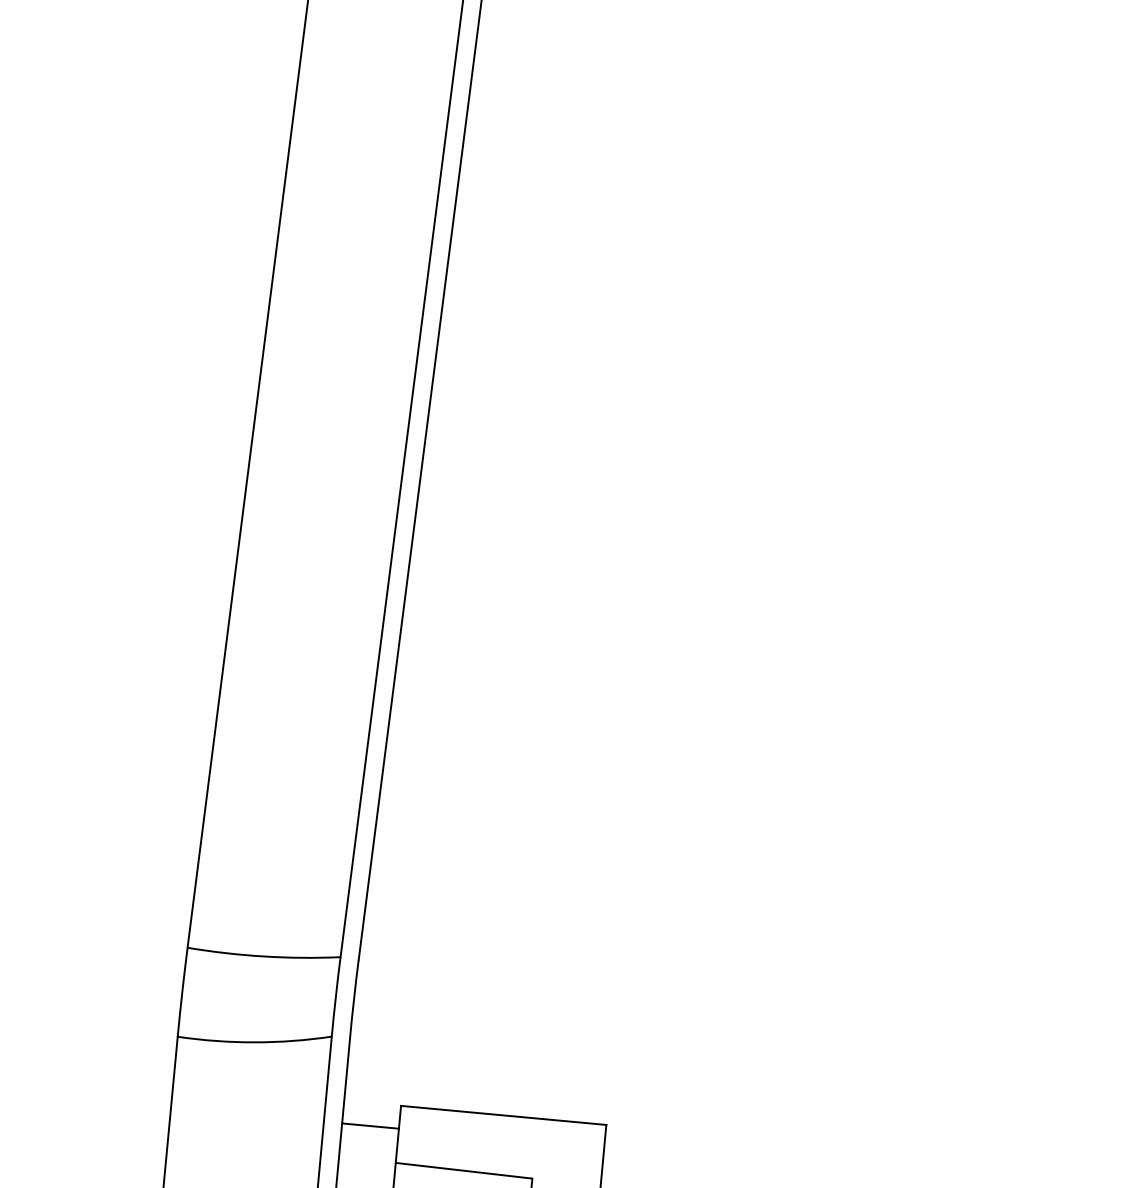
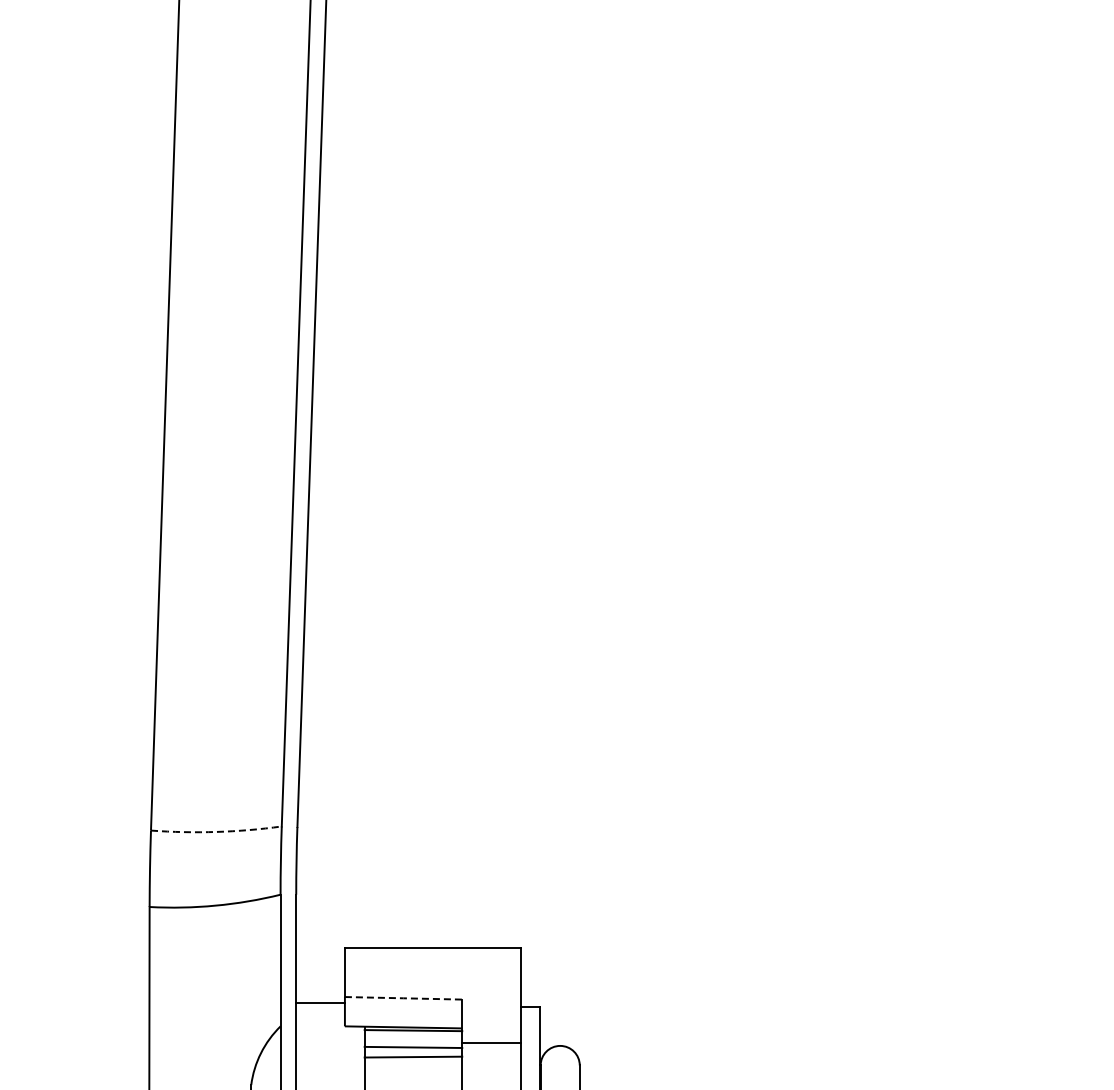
arc: (263, 955) -> (216, 831), solid -> dashed
line: (370, 1125) -> (320, 1002), moved
line: (463, 1170) -> (403, 998), solid -> dashed

